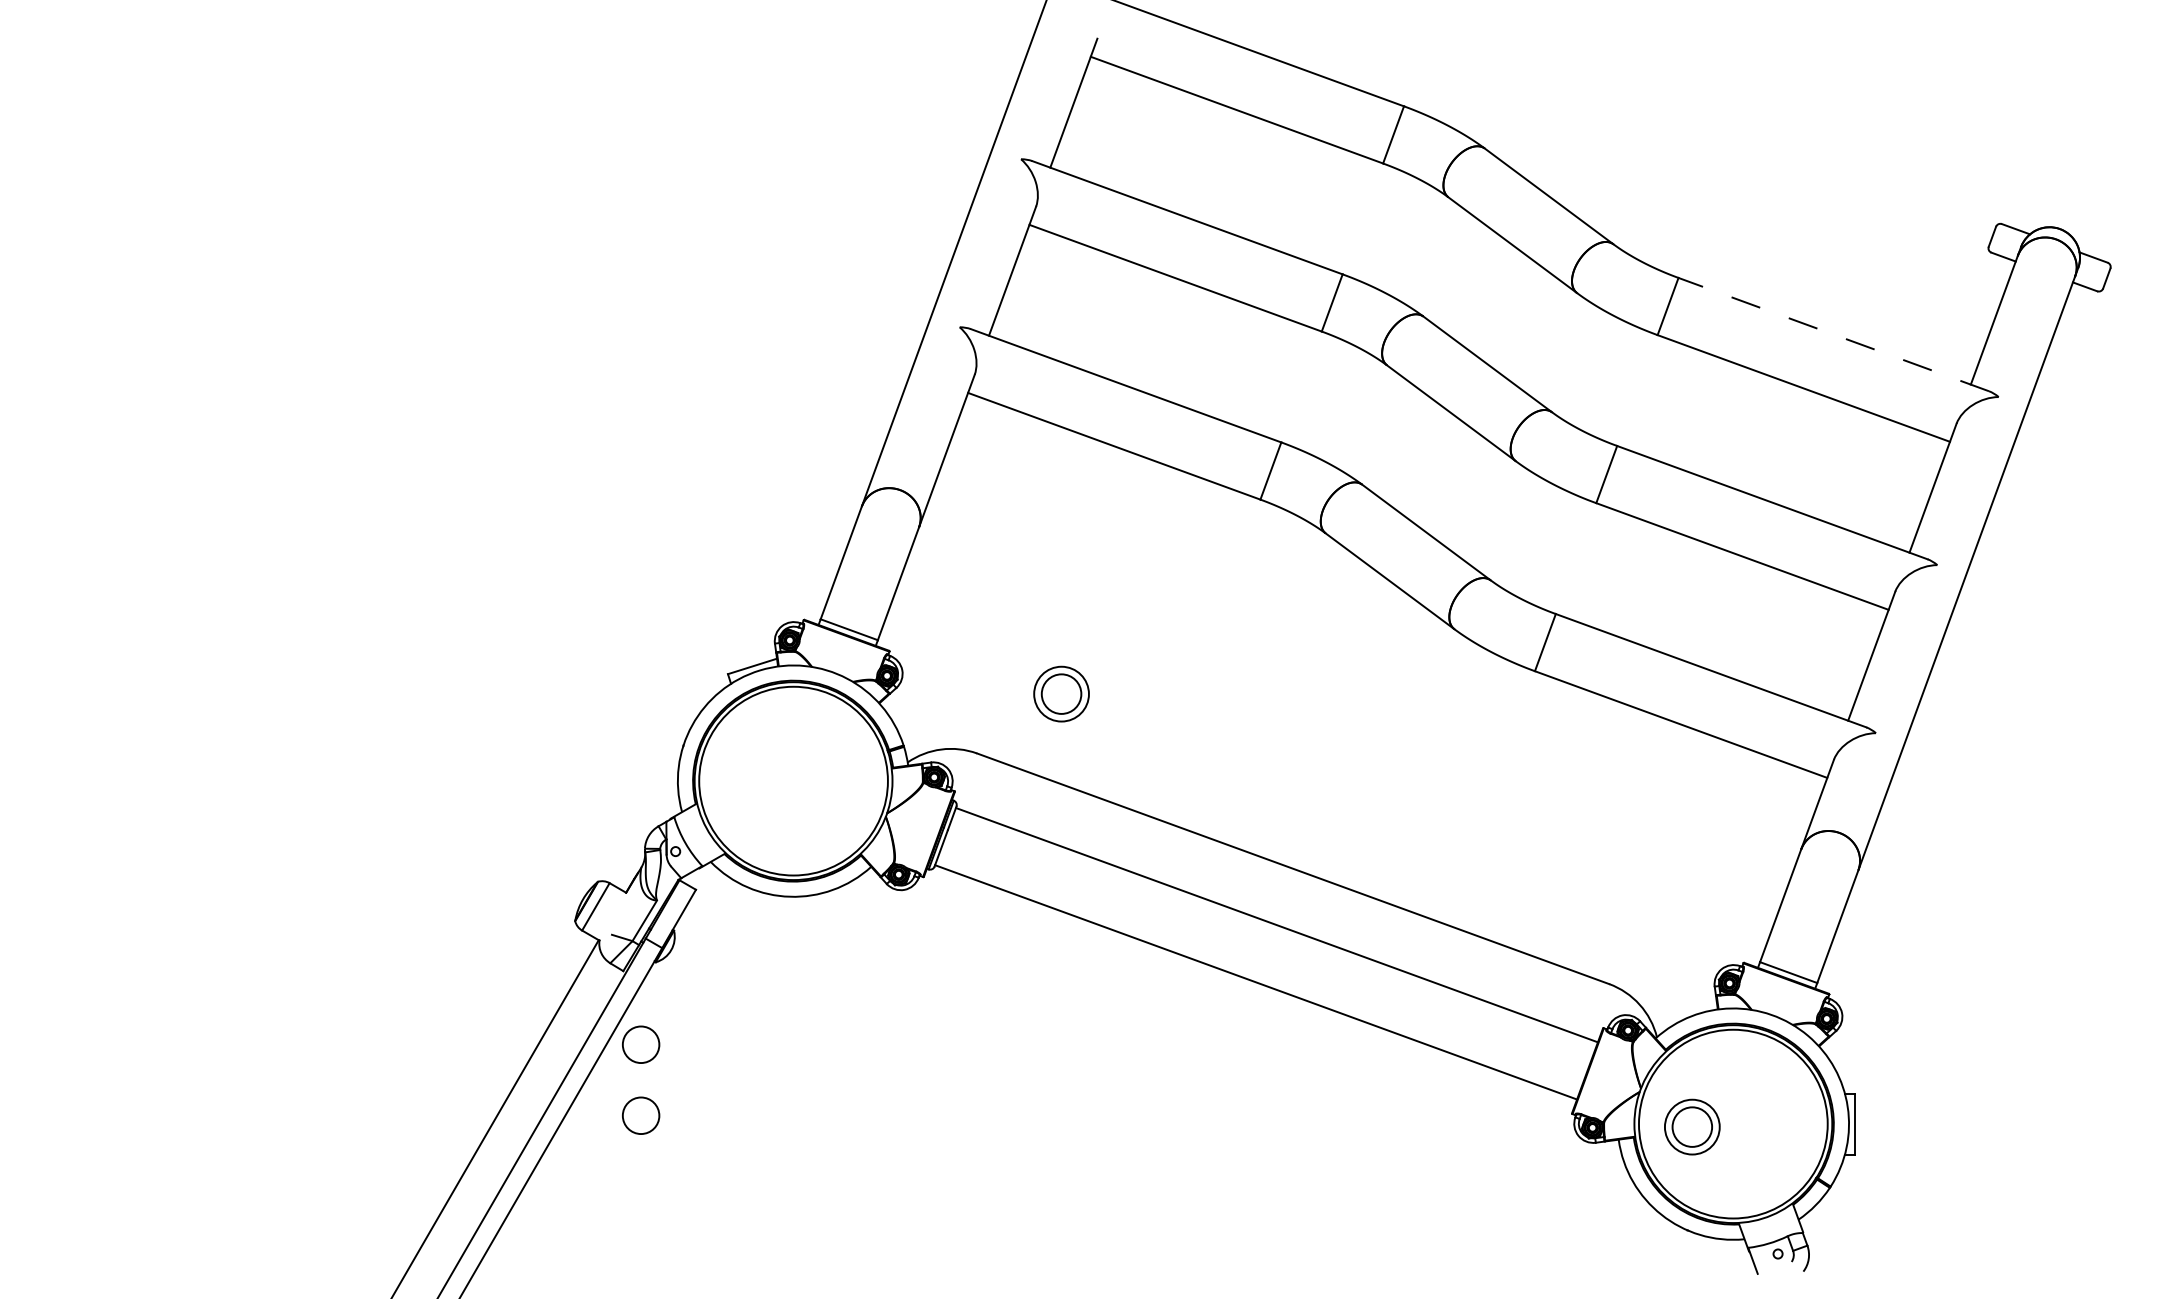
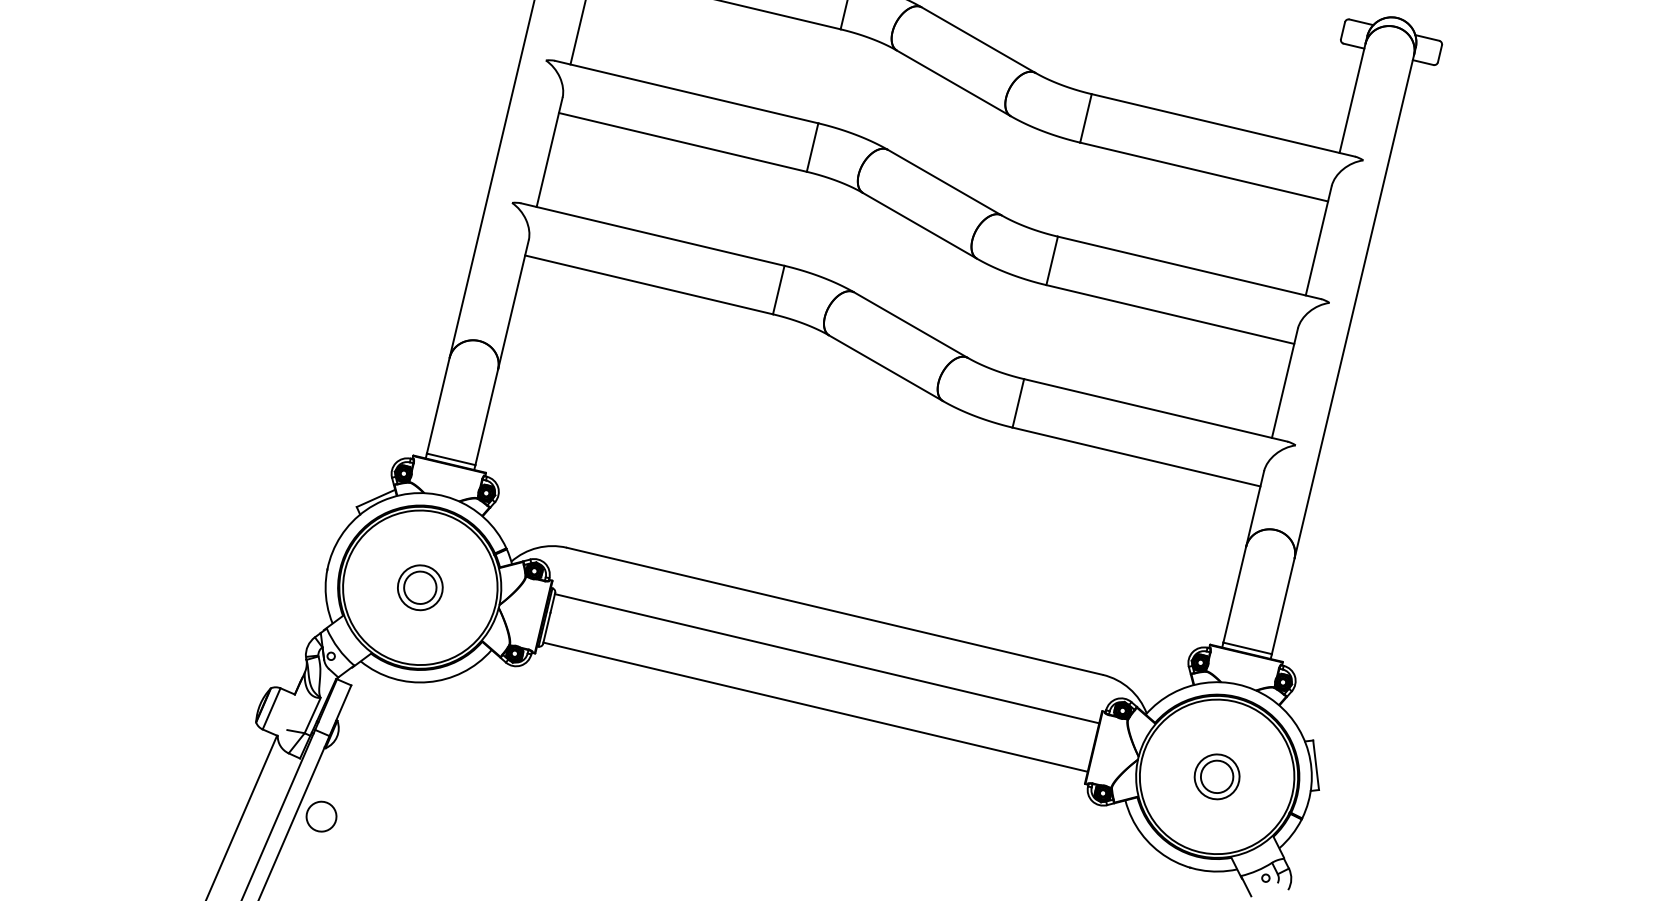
line: (1833, 334) -> (1223, 125), dashed -> solid
part: (1061, 693) -> (420, 587), moved
circle: (641, 1115) -> (328, 874), removed
part: (1692, 1126) -> (1217, 776), moved

